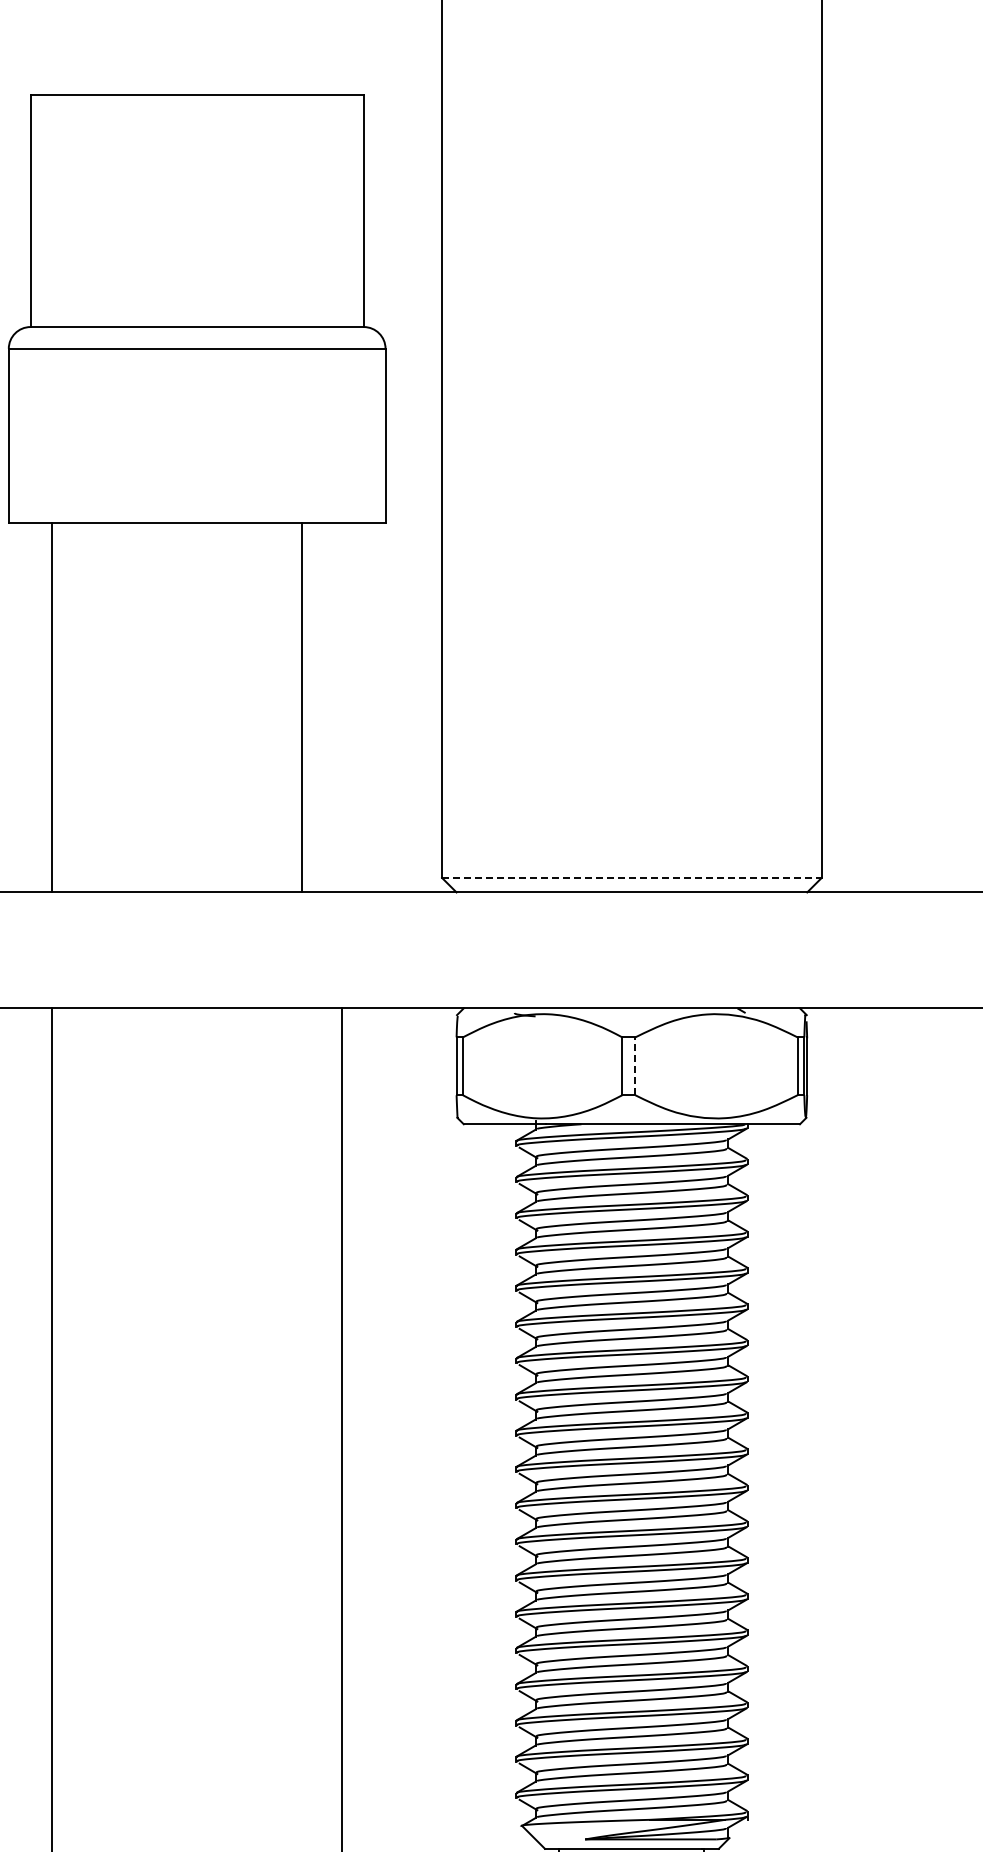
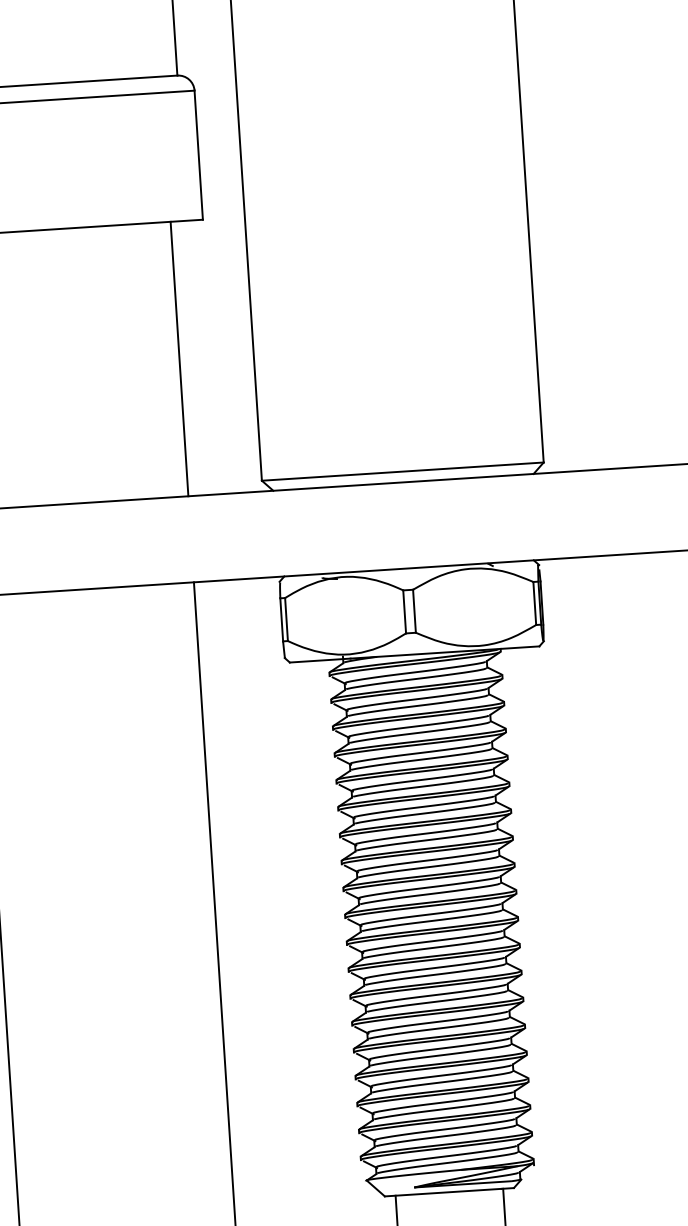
line: (302, 707) -> (179, 359), moved
line: (631, 877) -> (402, 471), dashed -> solid
line: (635, 1066) -> (414, 611), dashed -> solid

